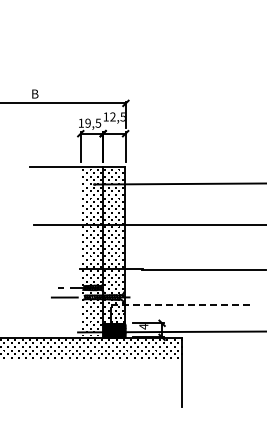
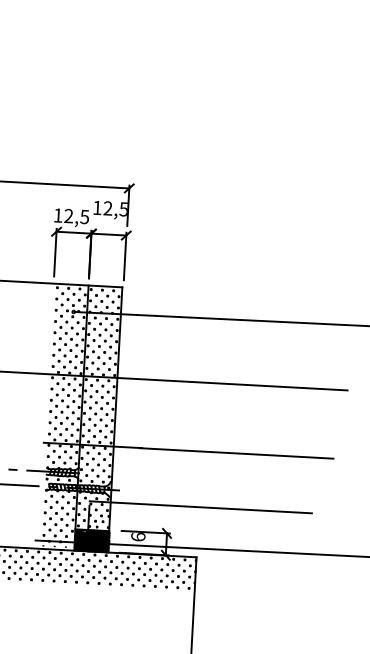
text: (87, 123) -> (67, 216), 19,5 -> 12,5
line: (183, 305) -> (201, 507), dashed -> solid
text: (143, 326) -> (137, 536), 4 -> 6

